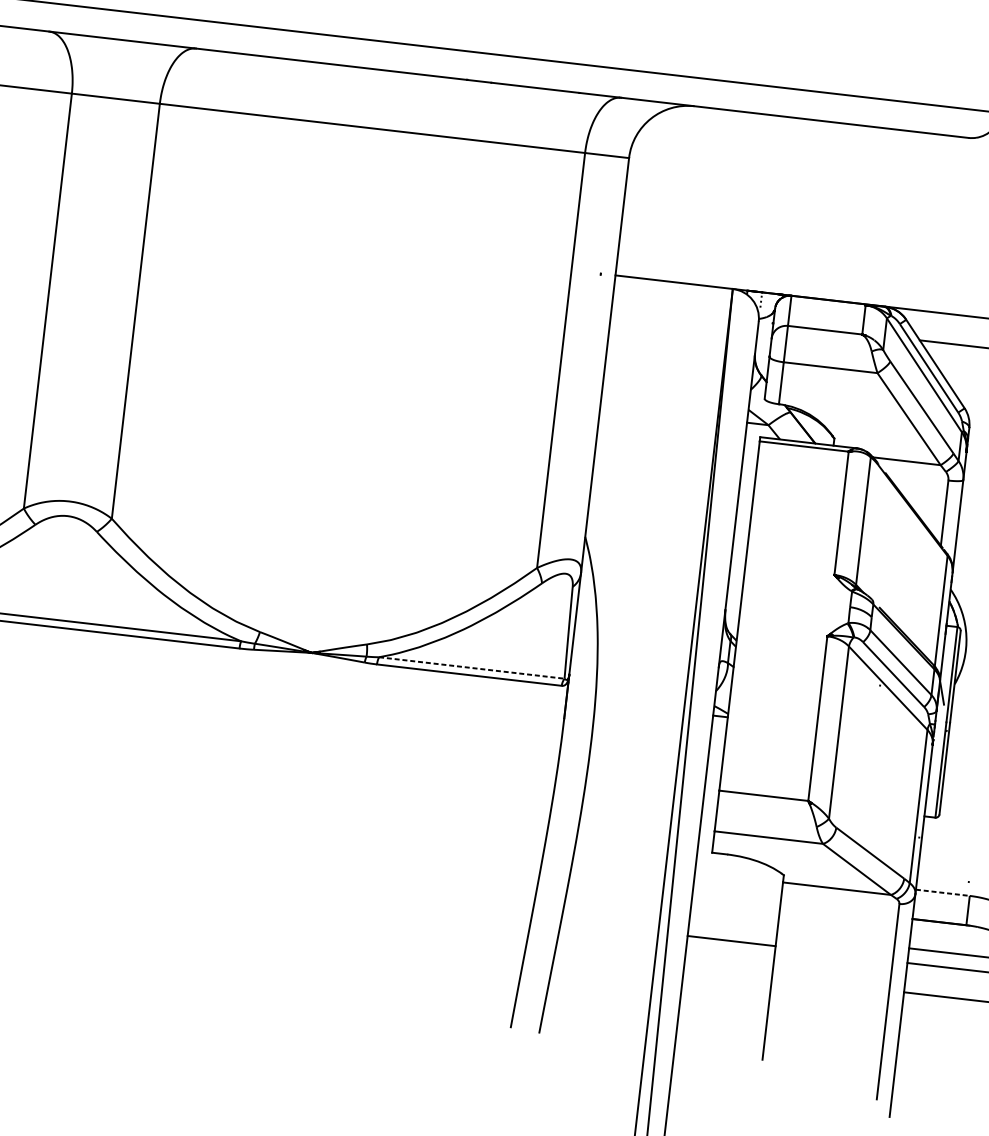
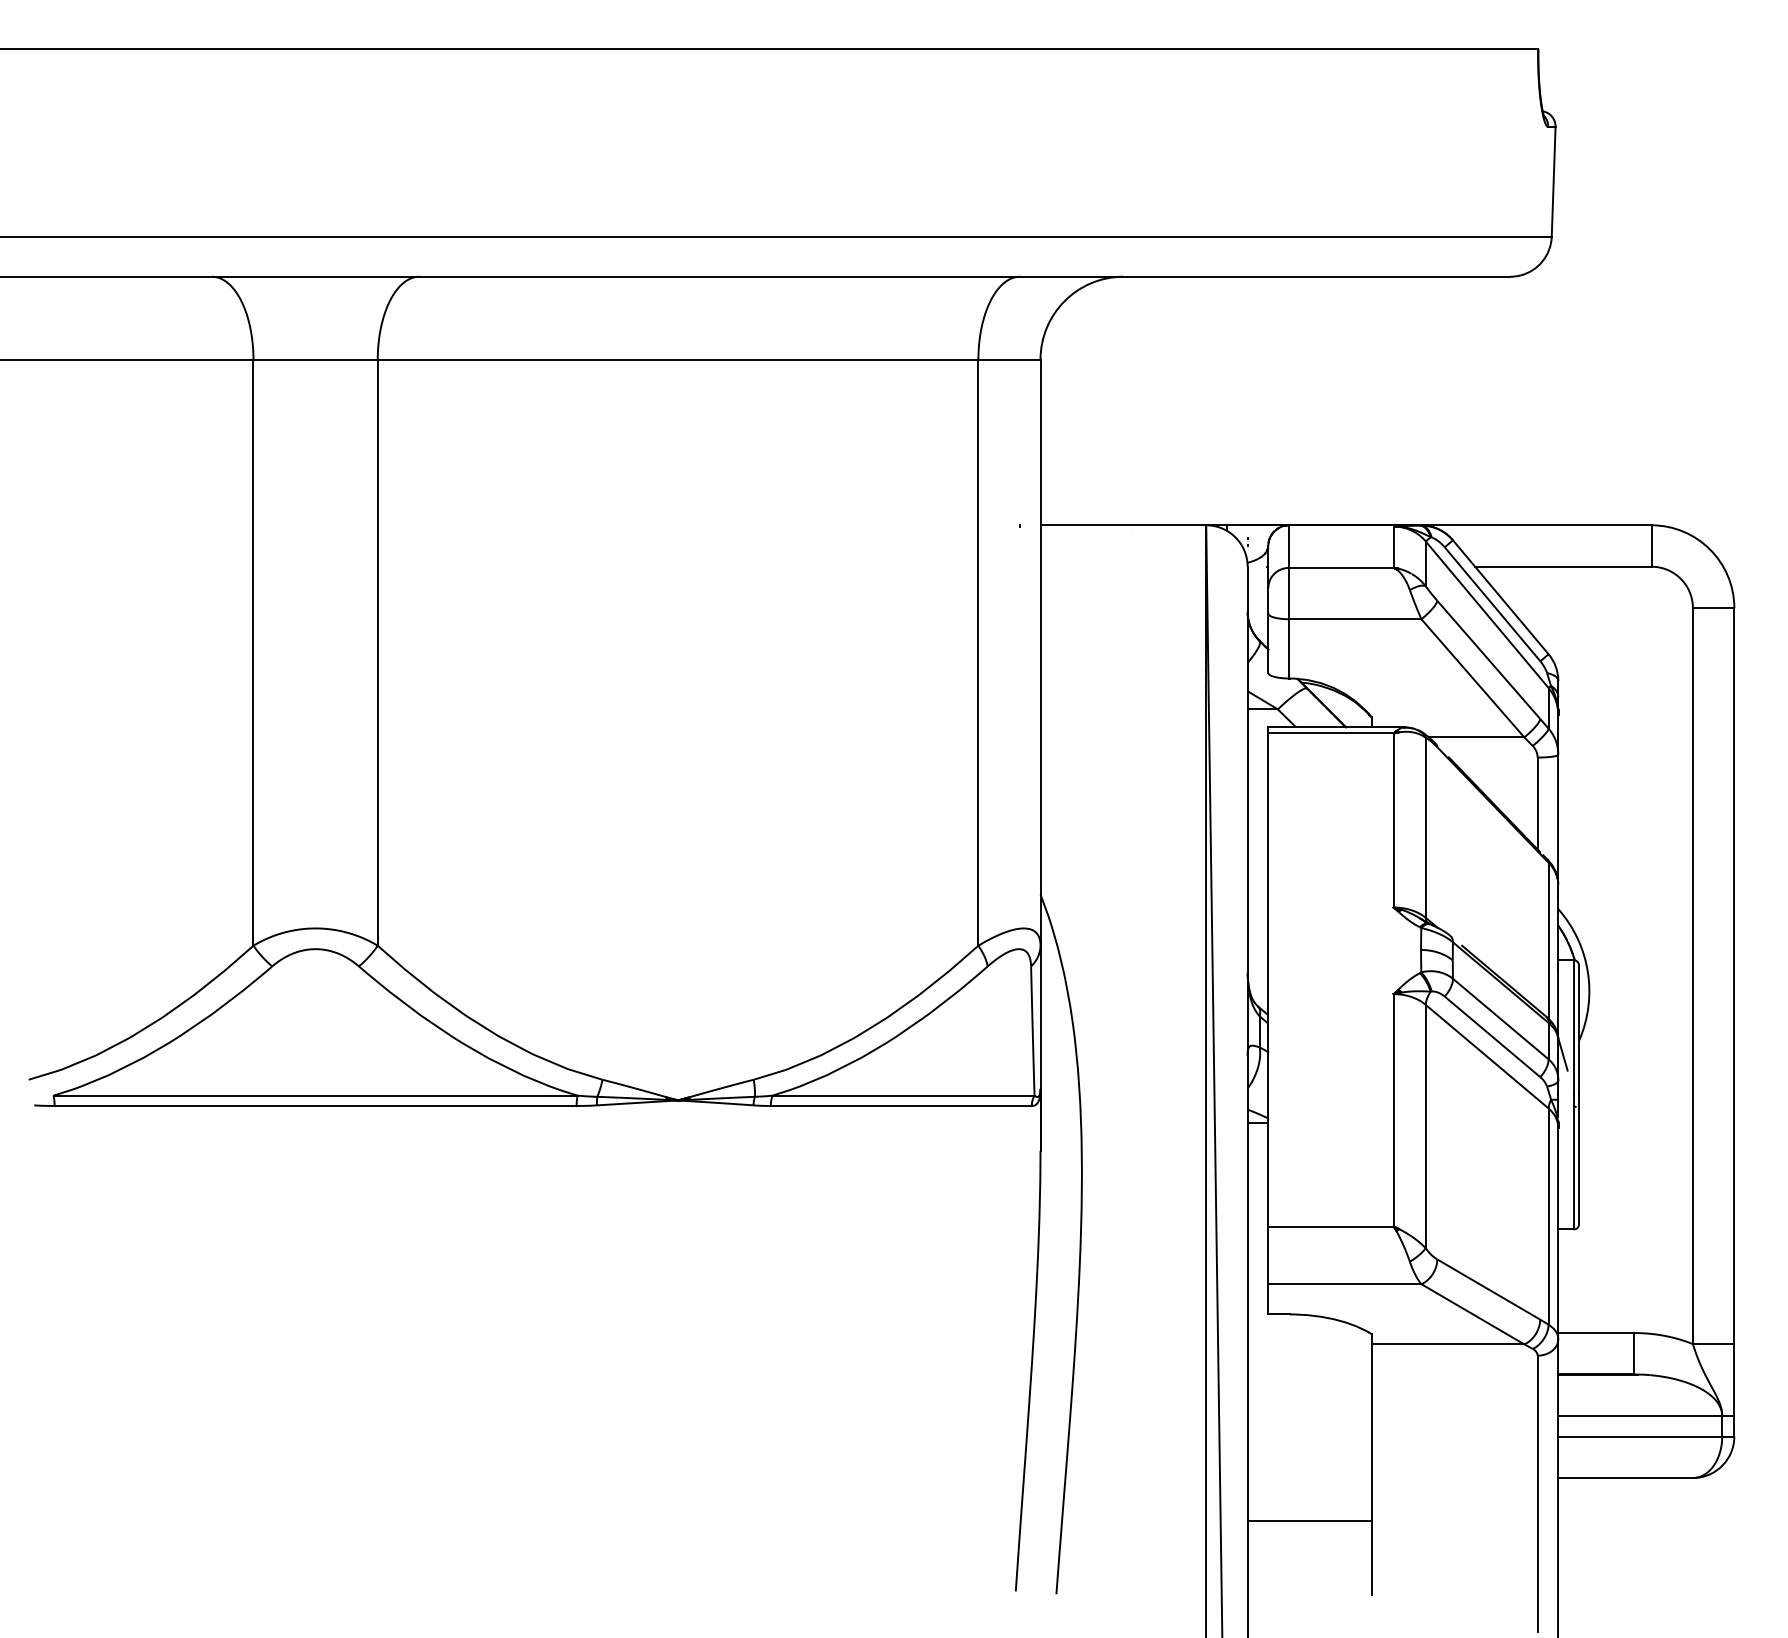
line: (471, 667) -> (903, 1095), dashed -> solid
line: (942, 893) -> (1596, 1333), dashed -> solid
line: (731, 941) -> (1309, 1521), moved

